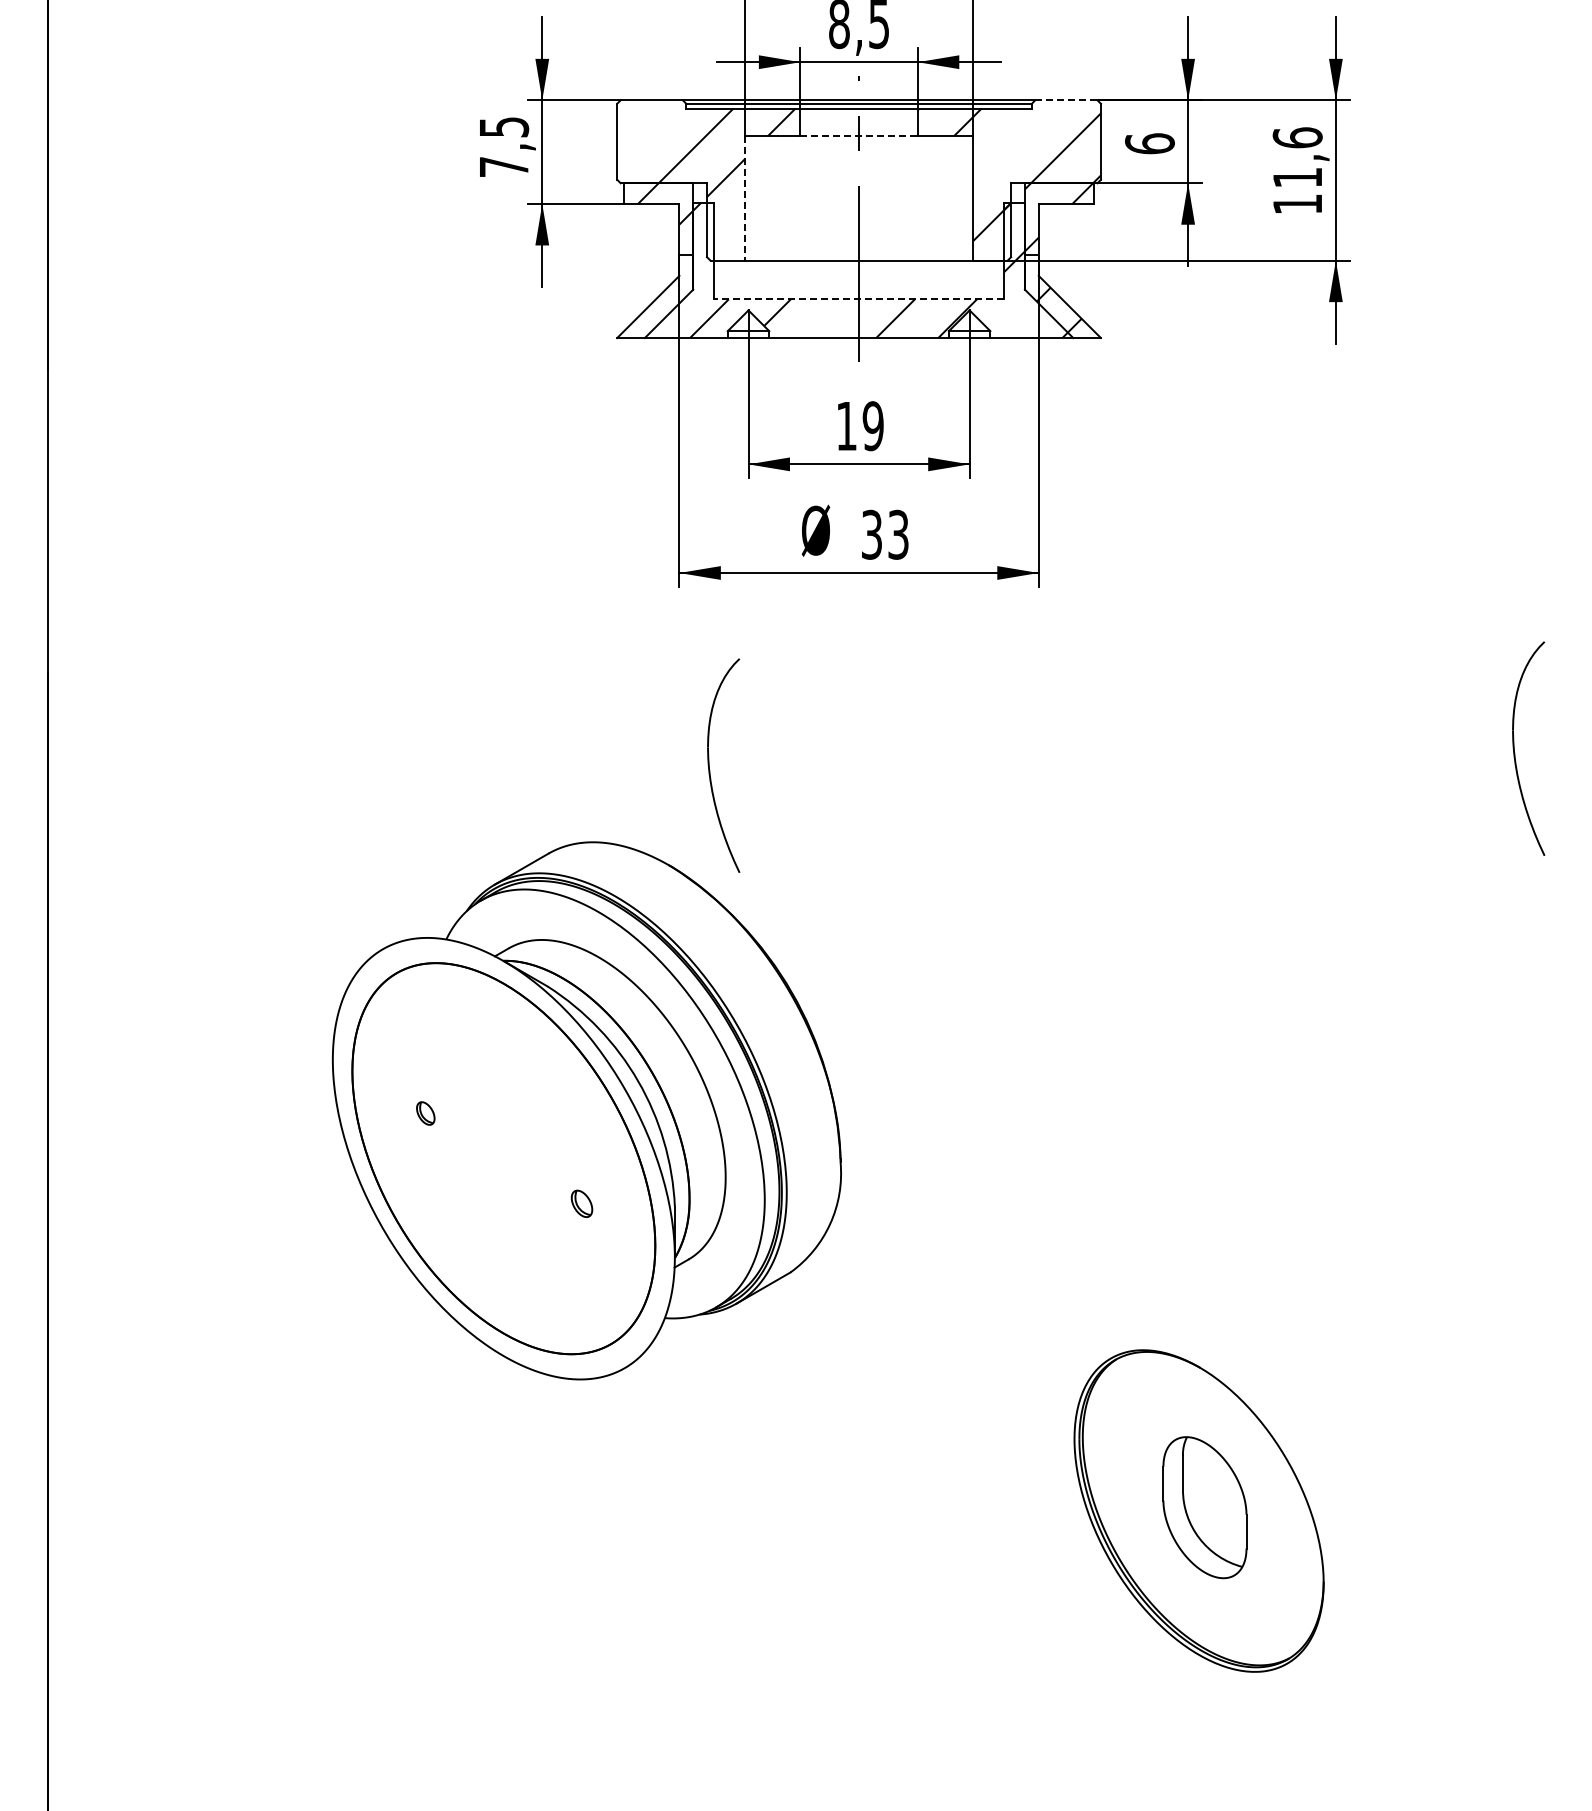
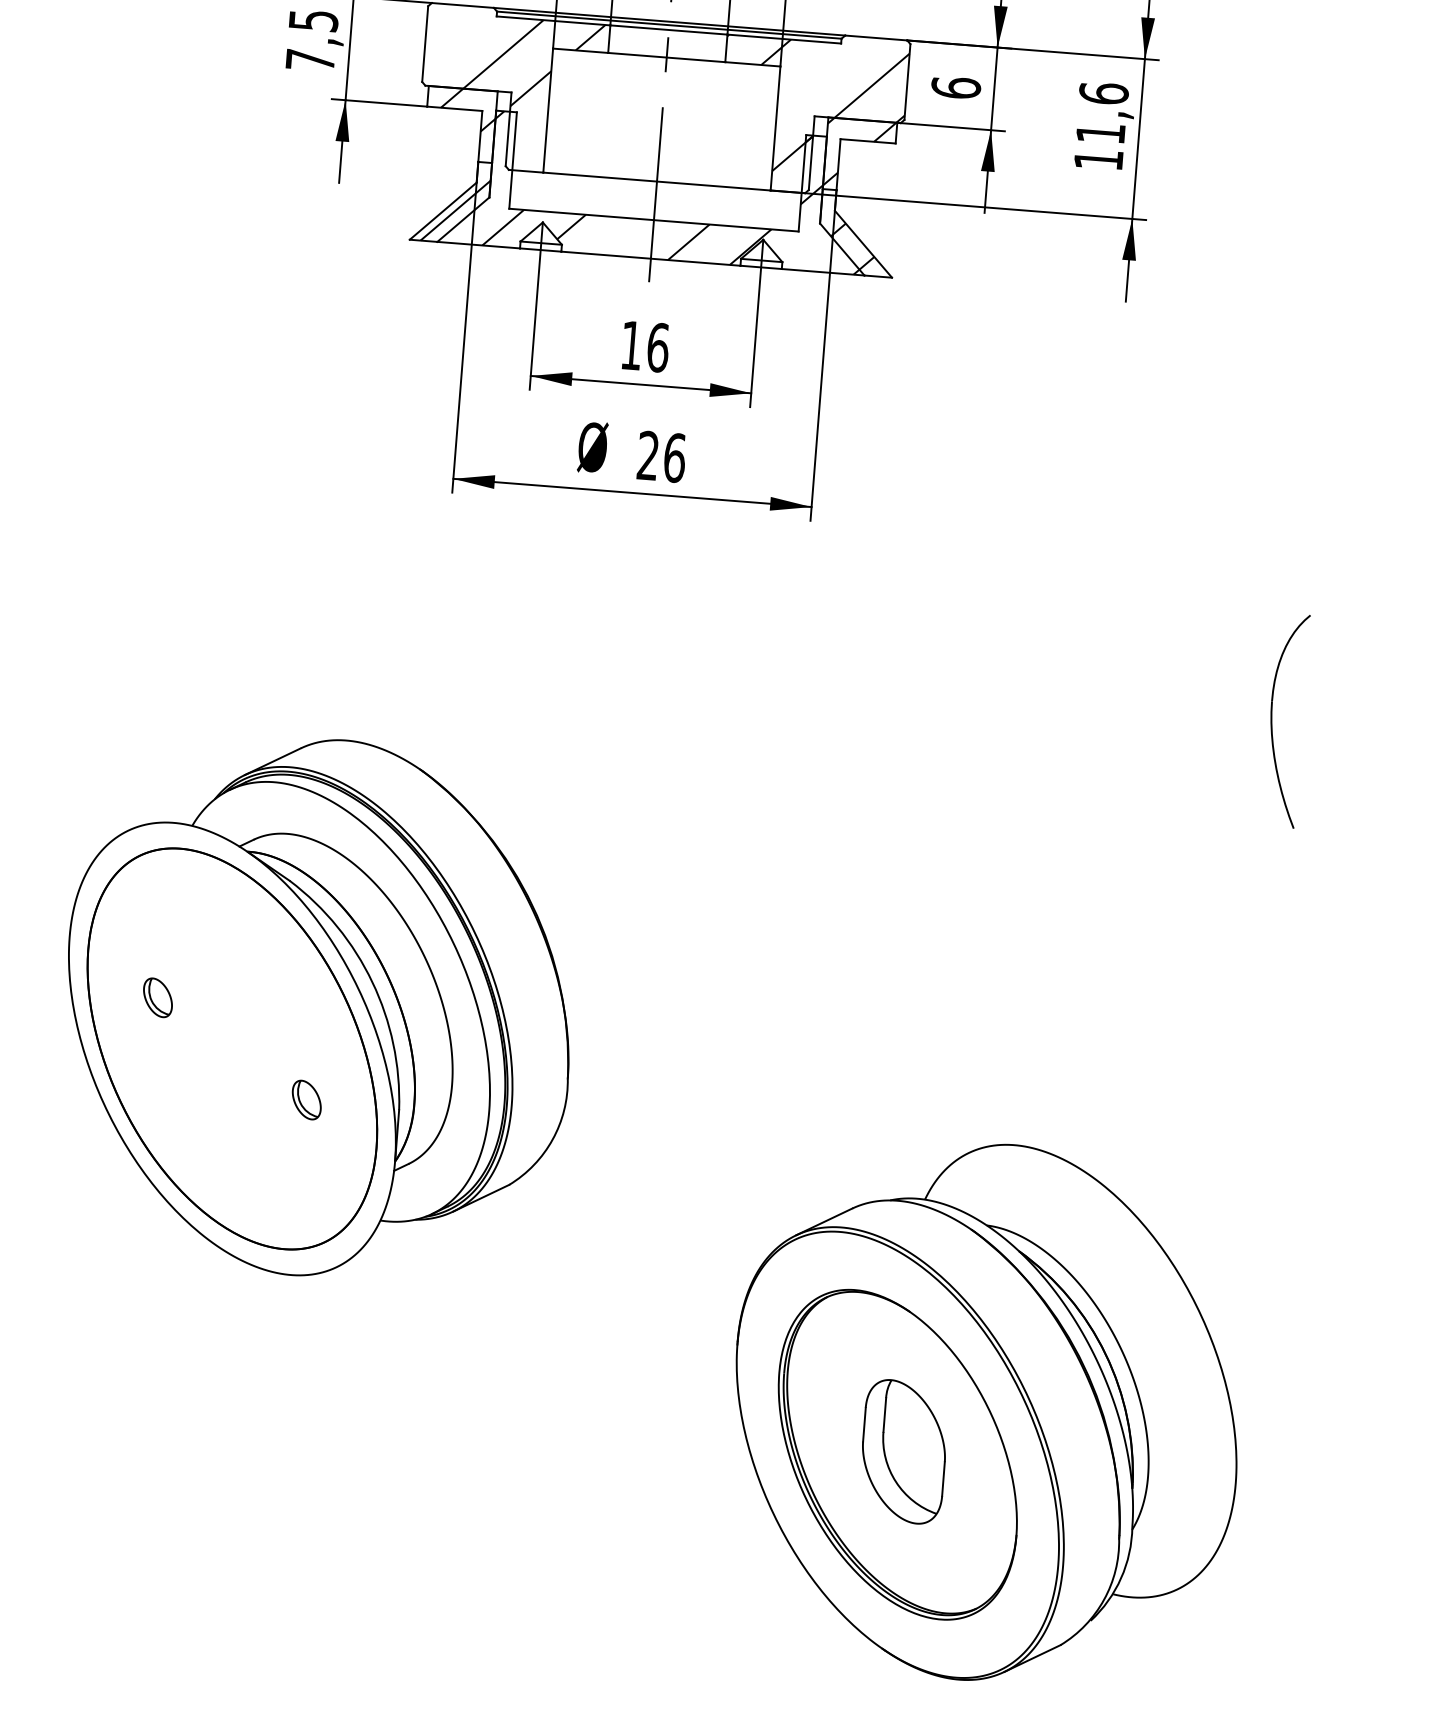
line: (1066, 100) -> (876, 38), dashed -> solid
line: (859, 136) -> (667, 57), dashed -> solid
line: (745, 198) -> (548, 110), dashed -> solid
line: (858, 299) -> (653, 220), dashed -> solid
hatch: (660, 305) -> (455, 210), added
text: (872, 426) -> (657, 347), 19 -> 16
text: (885, 534) -> (661, 456), 33 -> 26
part: (710, 770) -> (468, 678), removed
part: (425, 1113) -> (157, 997), size x1.67
part: (581, 1203) -> (306, 1099), size x1.43
part: (1284, 1461) -> (986, 1412), added

